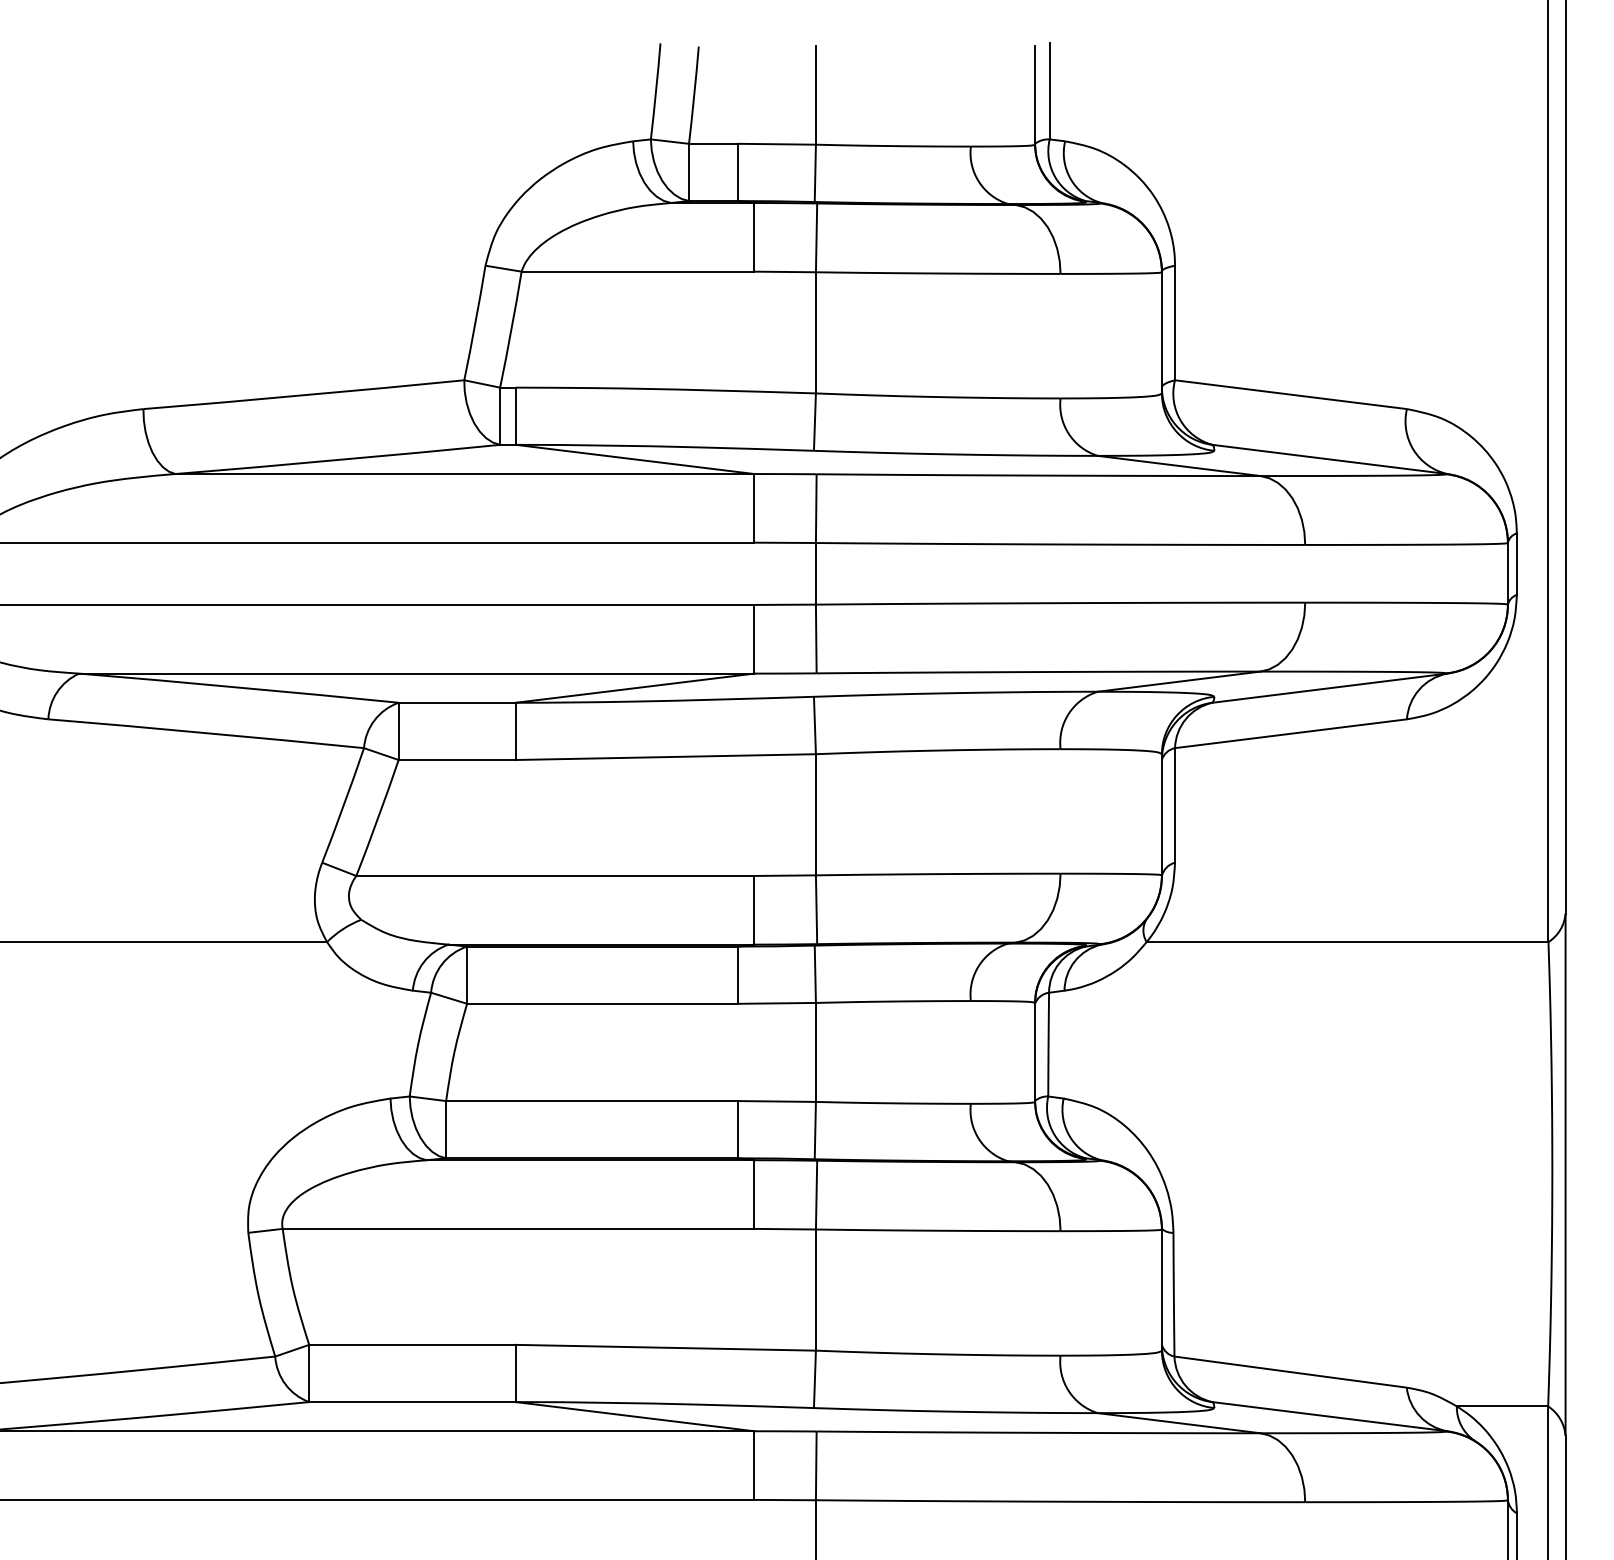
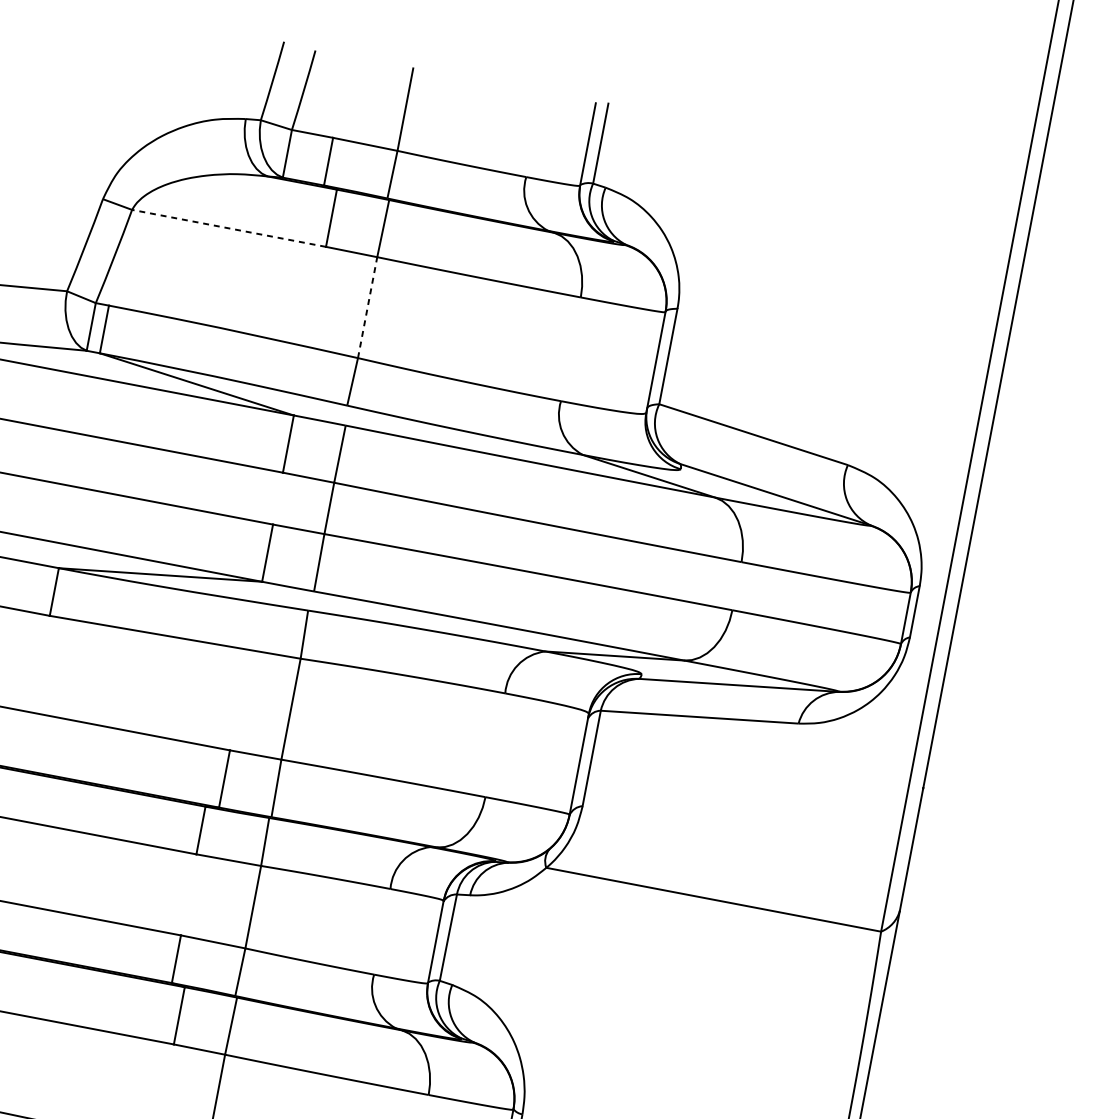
line: (637, 271) -> (228, 228), solid -> dashed
line: (815, 332) -> (367, 307), solid -> dashed

